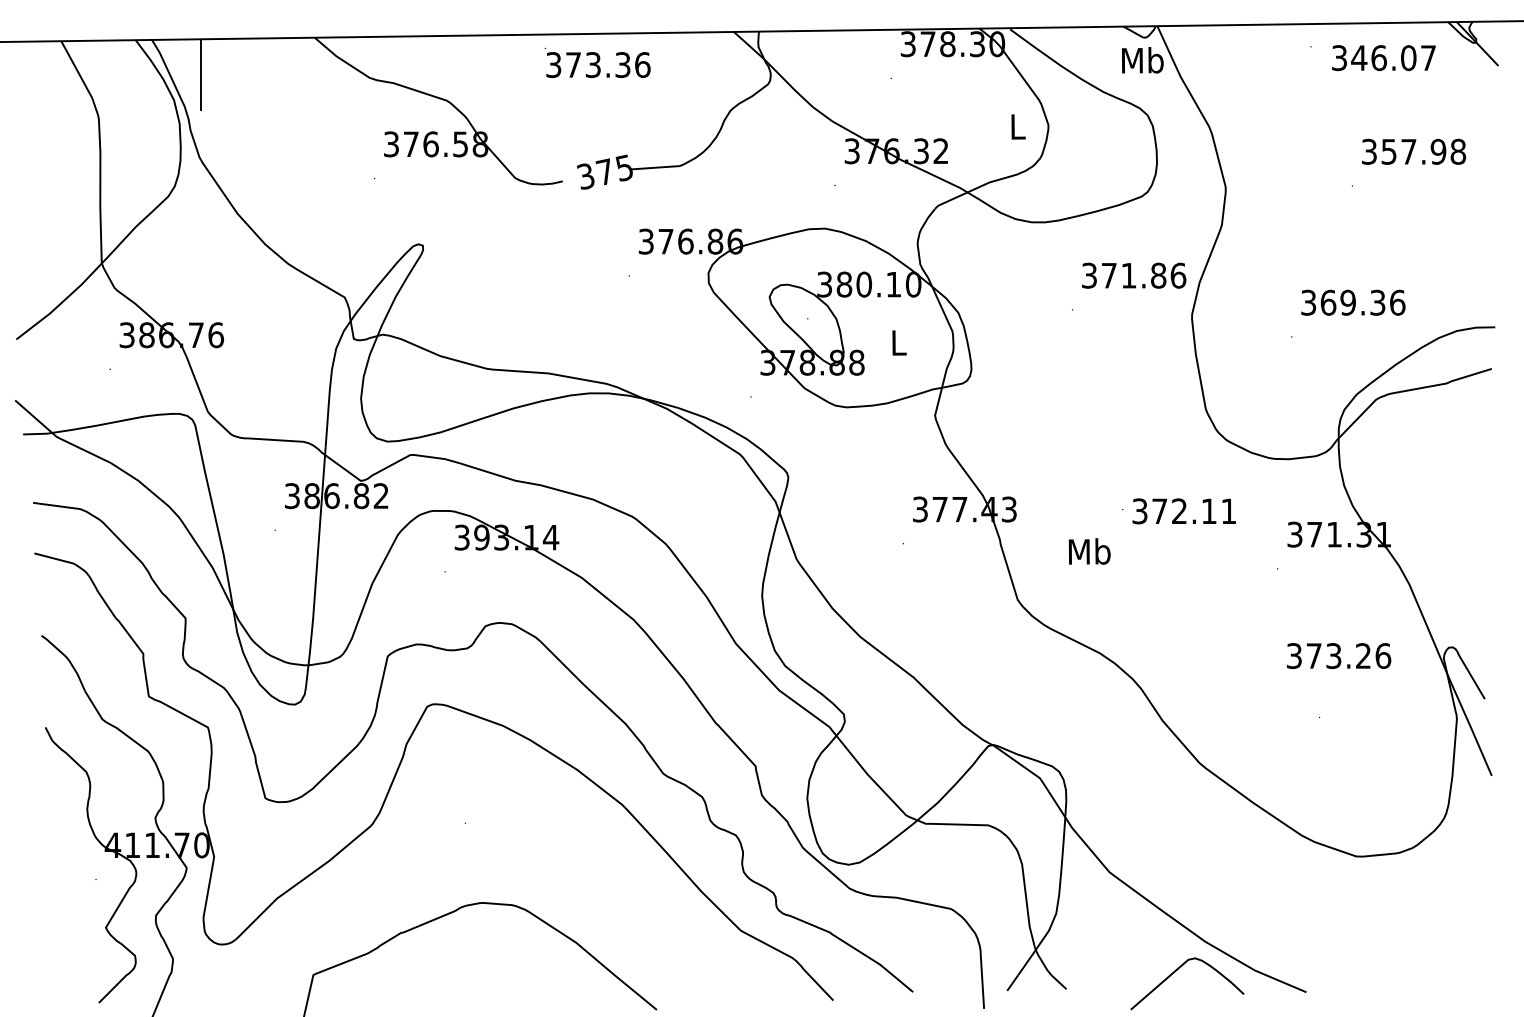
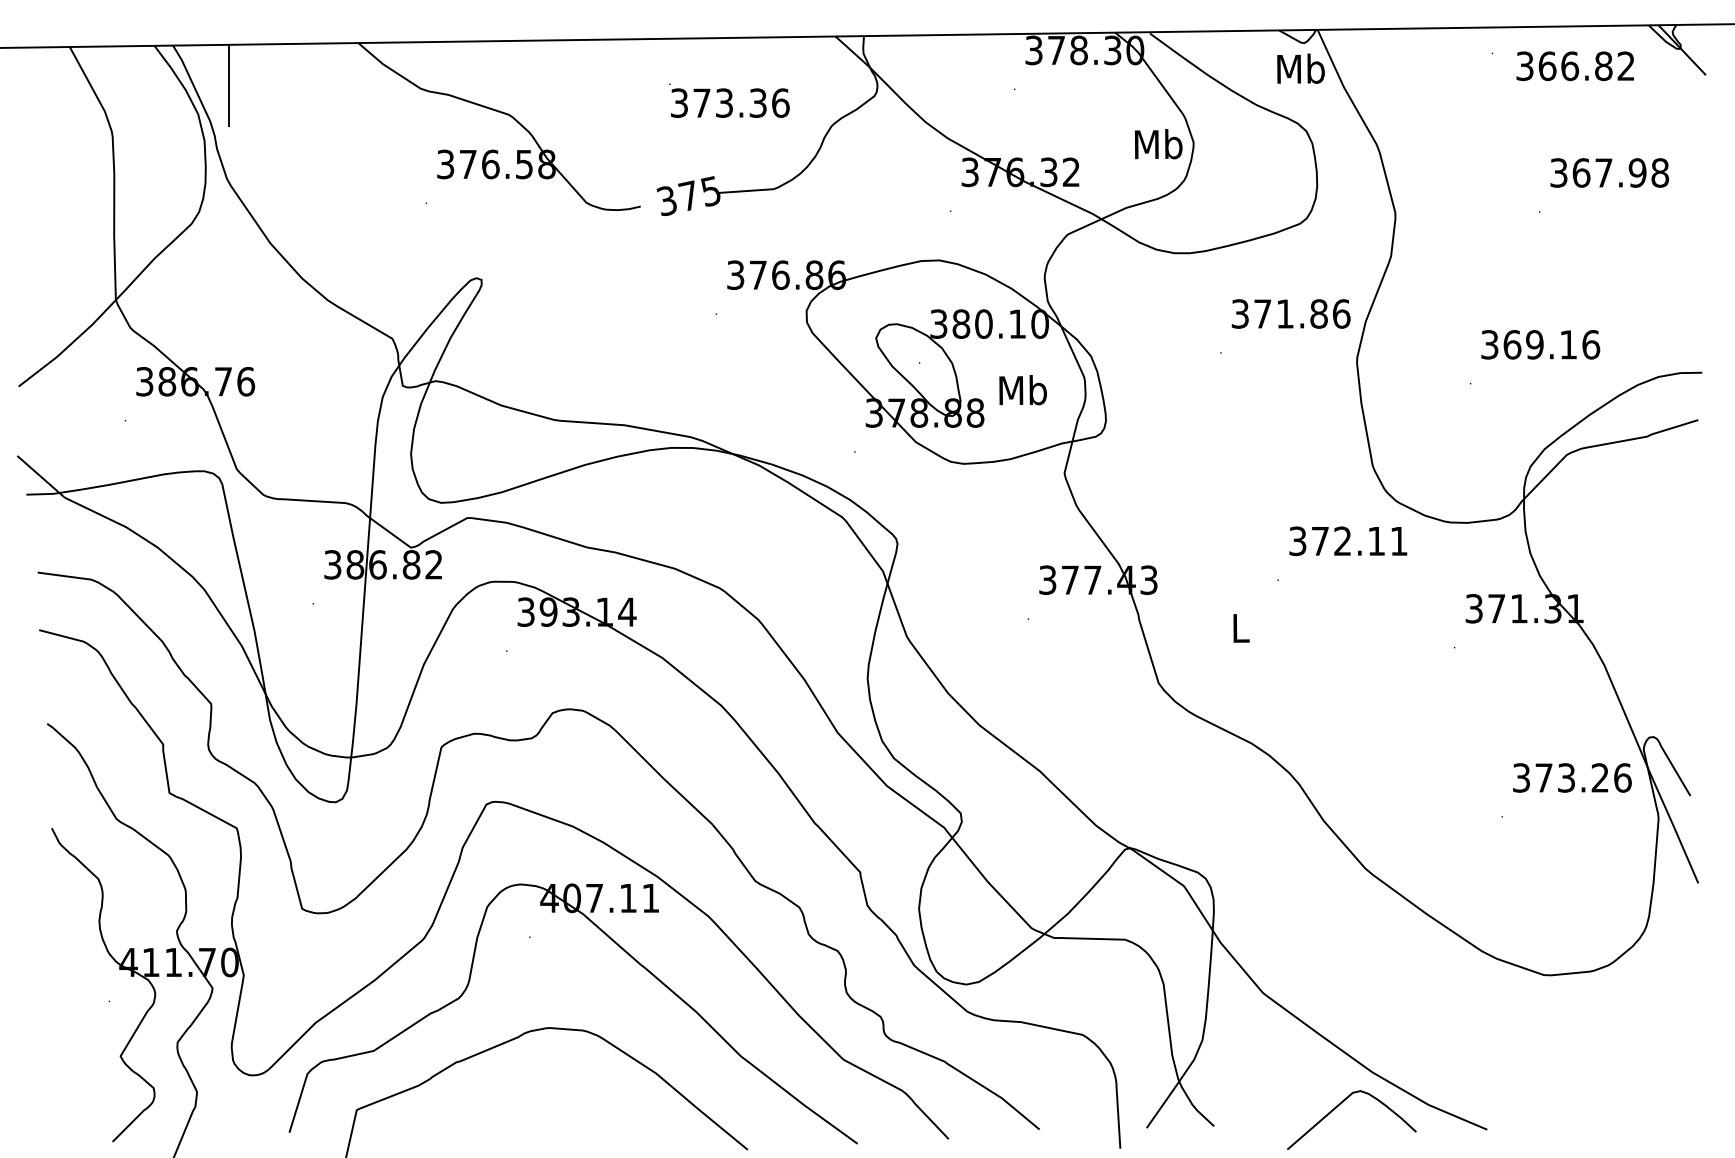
text: (1393, 58) -> (1586, 66), 346.07 -> 366.82
text: (597, 62) -> (729, 100), moved
text: (1017, 126) -> (1158, 144), L -> Mb
text: (1389, 151) -> (1581, 172), 357.98 -> 367.98
text: (1377, 302) -> (1568, 344), 369.36 -> 369.16
text: (898, 342) -> (1022, 390), L -> Mb
text: (1184, 511) -> (1348, 541), moved
text: (1089, 551) -> (1240, 627), Mb -> L
text: (1339, 655) -> (1572, 777), moved
part: (545, 833) -> (621, 949), added

